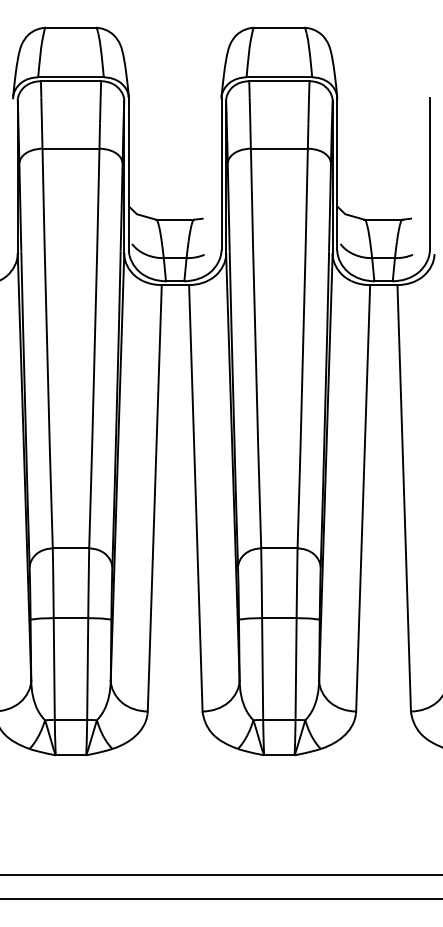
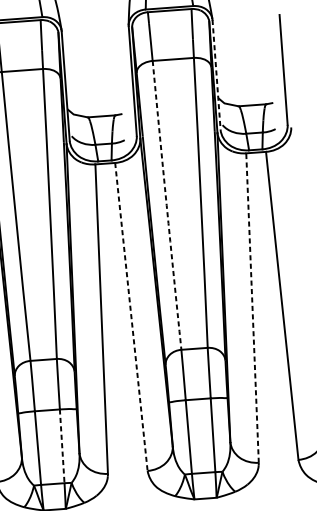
line: (337, 174) -> (216, 75), solid -> dashed
arc: (255, 348) -> (166, 205), solid -> dashed
line: (363, 497) -> (252, 307), solid -> dashed
line: (195, 498) -> (131, 317), solid -> dashed
line: (87, 669) -> (62, 446), solid -> dashed

